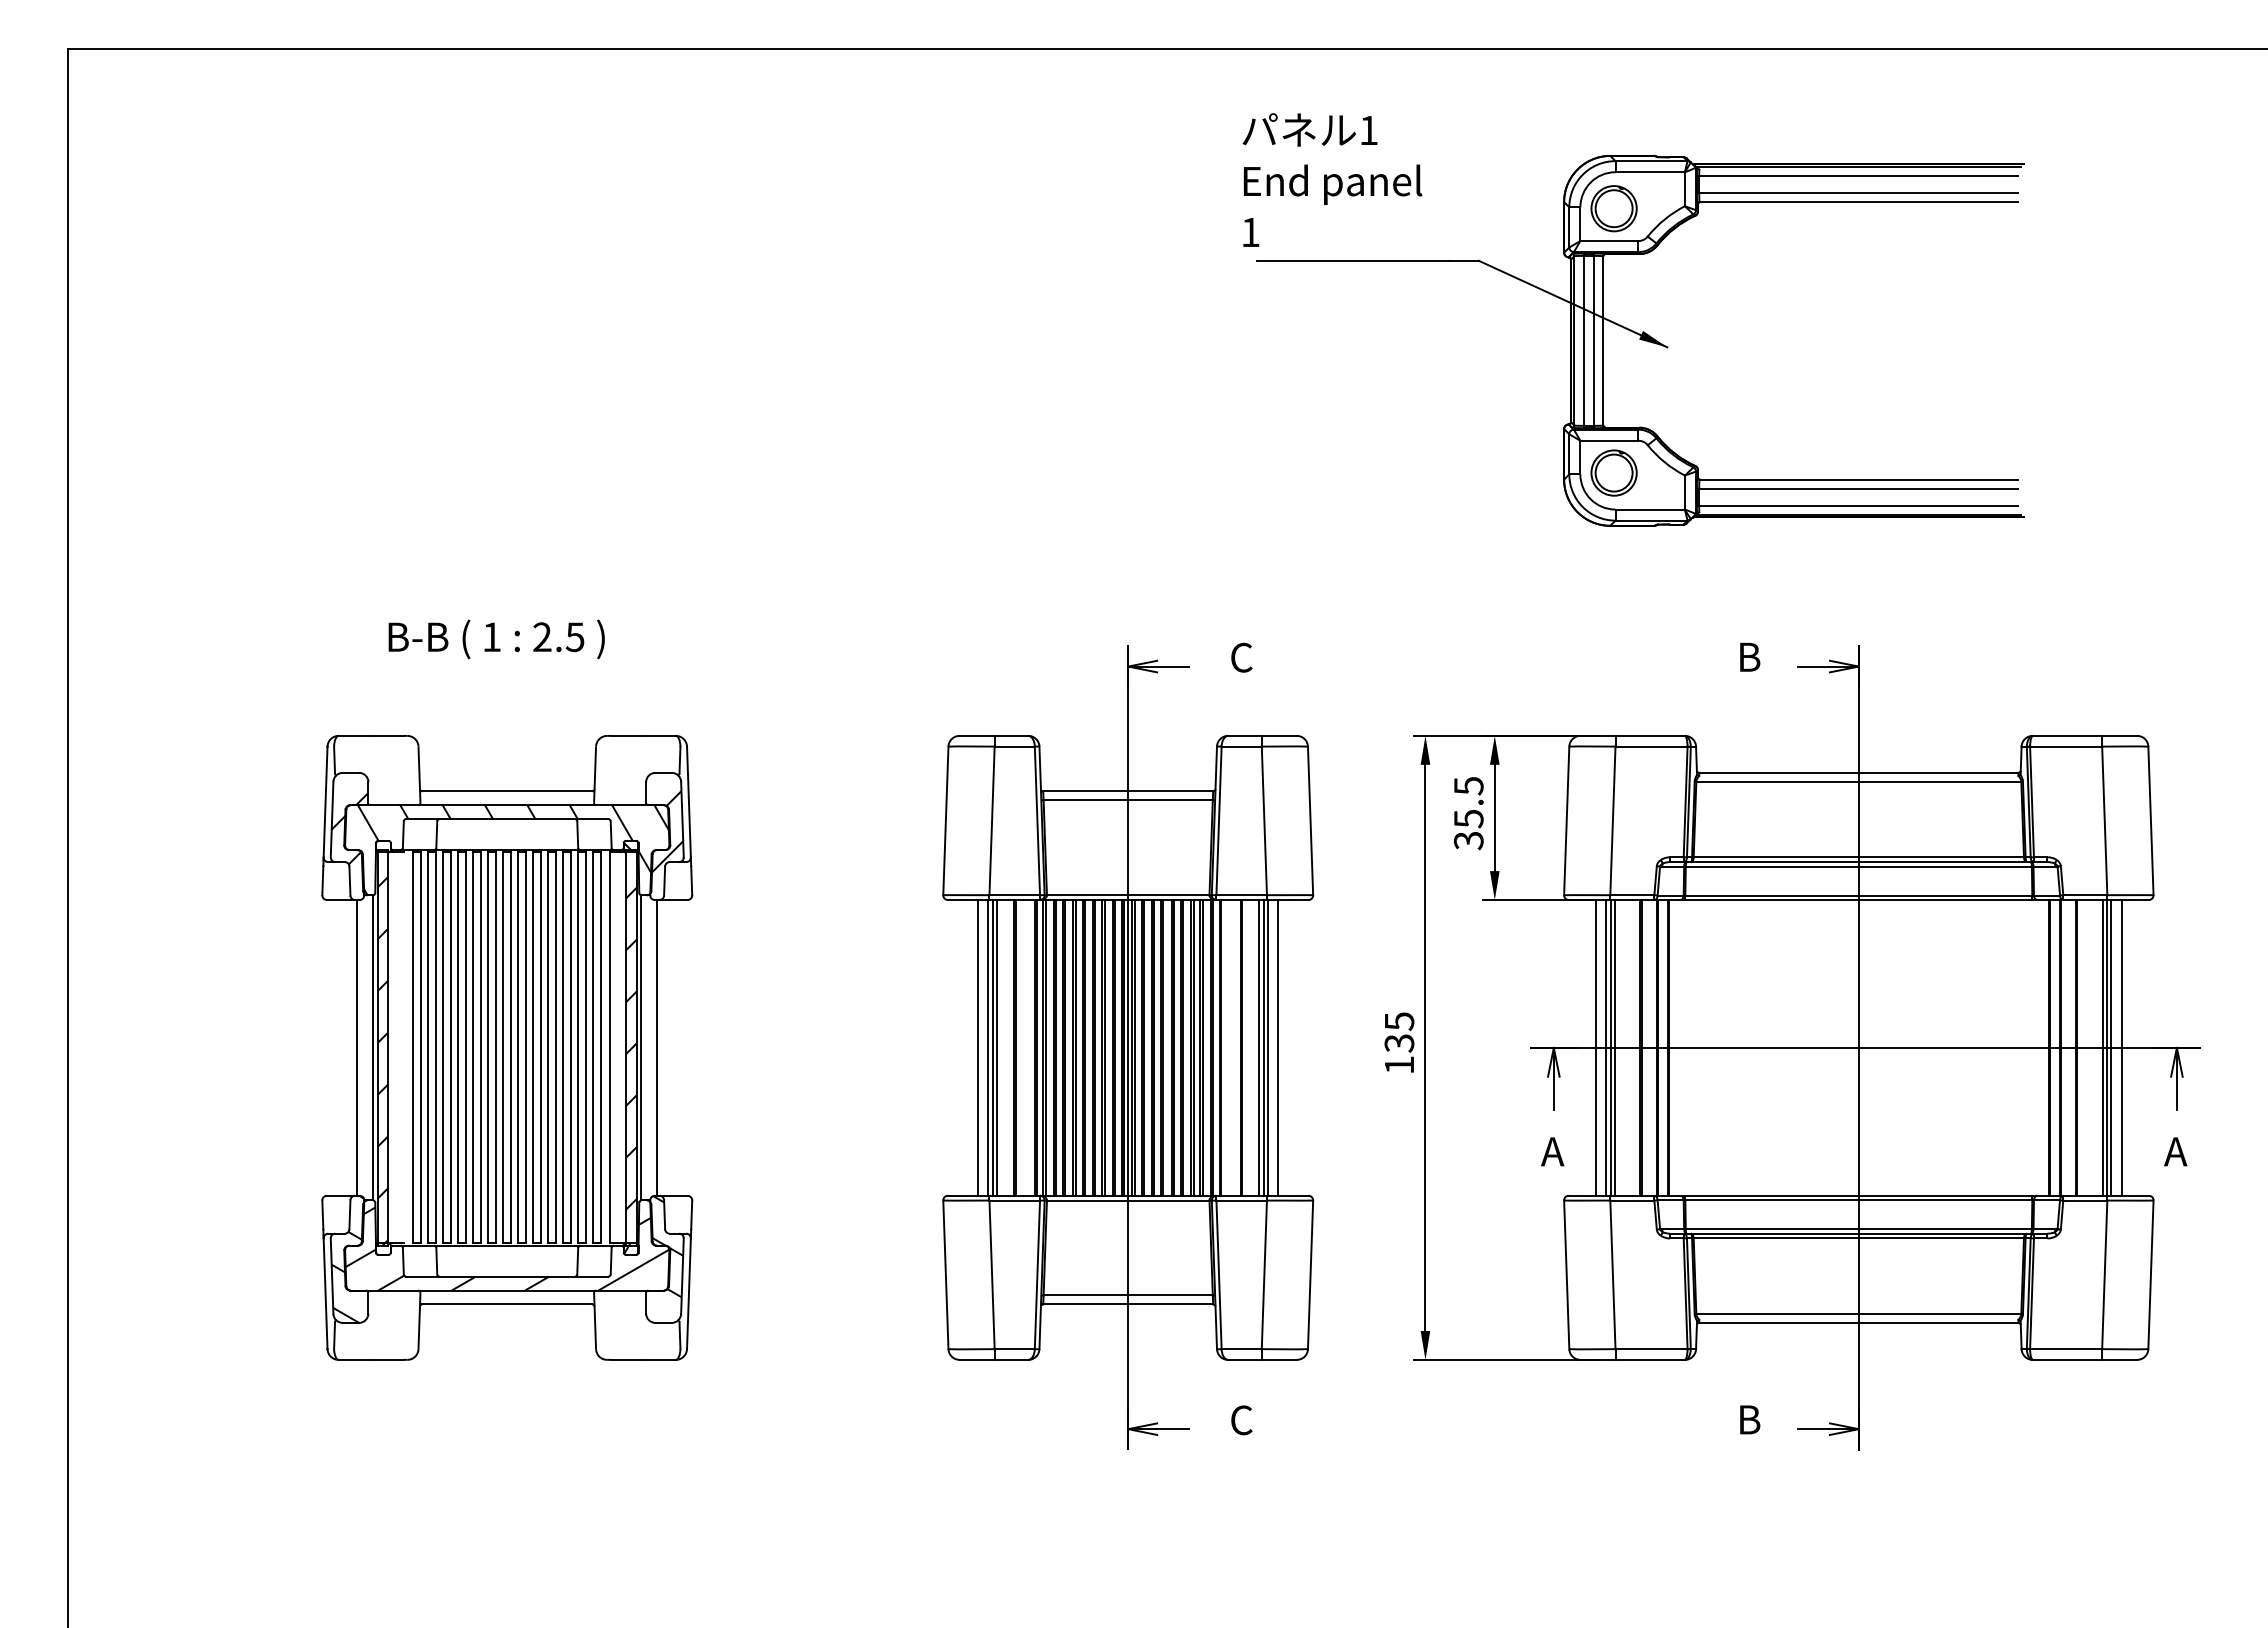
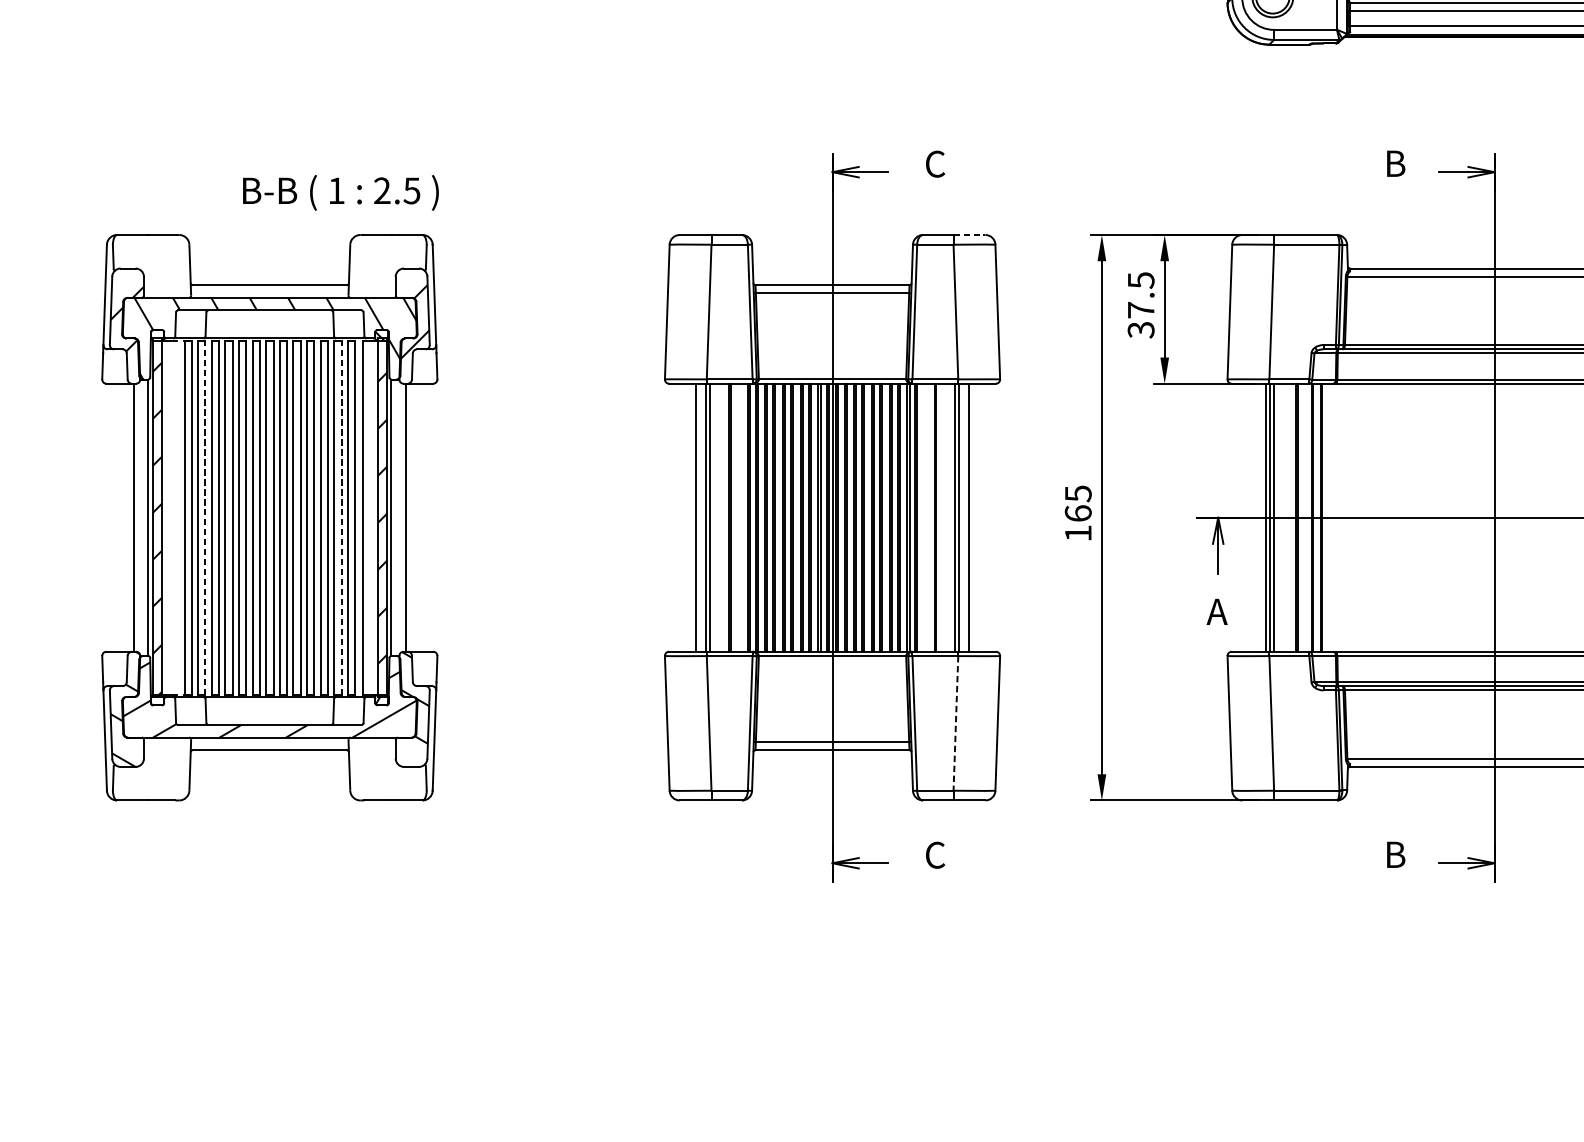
text: (496, 639) -> (340, 192), moved
line: (1279, 735) -> (969, 234), solid -> dashed
text: (1468, 818) -> (1140, 309), 35.5 -> 37.5
text: (1399, 1043) -> (1078, 513), 135 -> 165
line: (436, 1047) -> (205, 517), solid -> dashed
line: (586, 1047) -> (341, 517), solid -> dashed
line: (997, 1047) -> (714, 517), removed
line: (1259, 1047) -> (951, 517), removed
line: (1596, 1047) -> (1256, 517), removed
line: (1264, 1275) -> (956, 724), solid -> dashed

